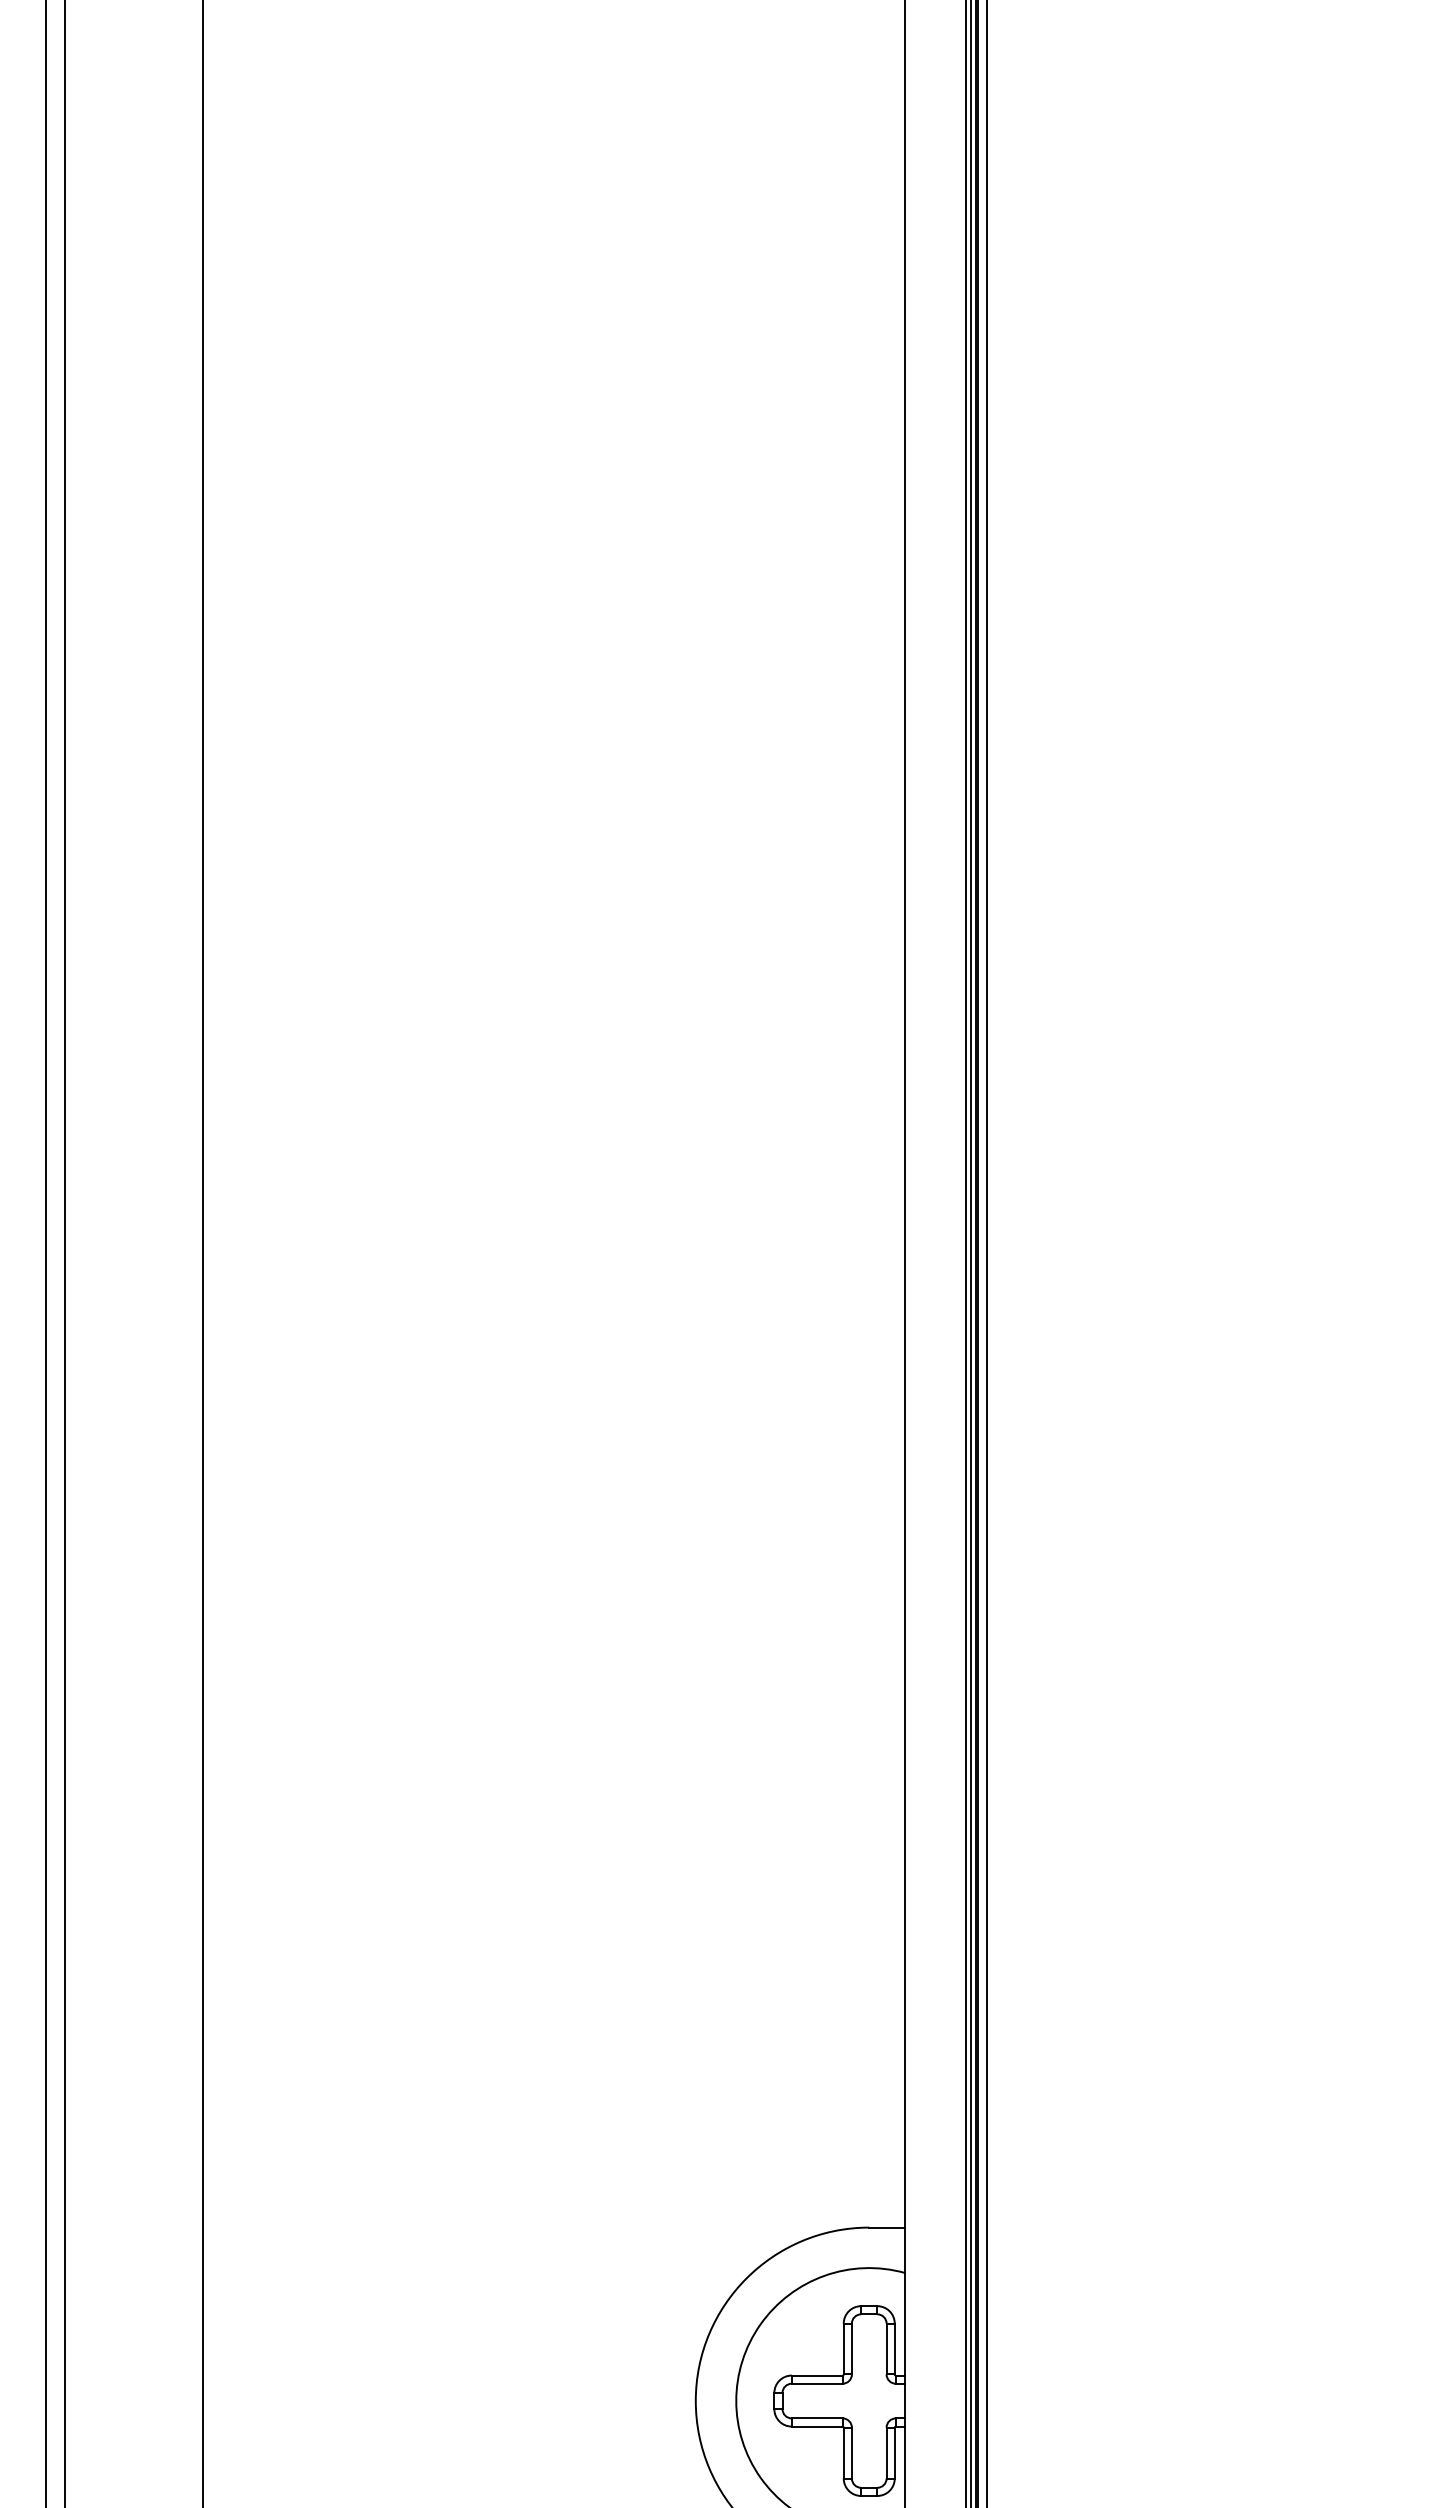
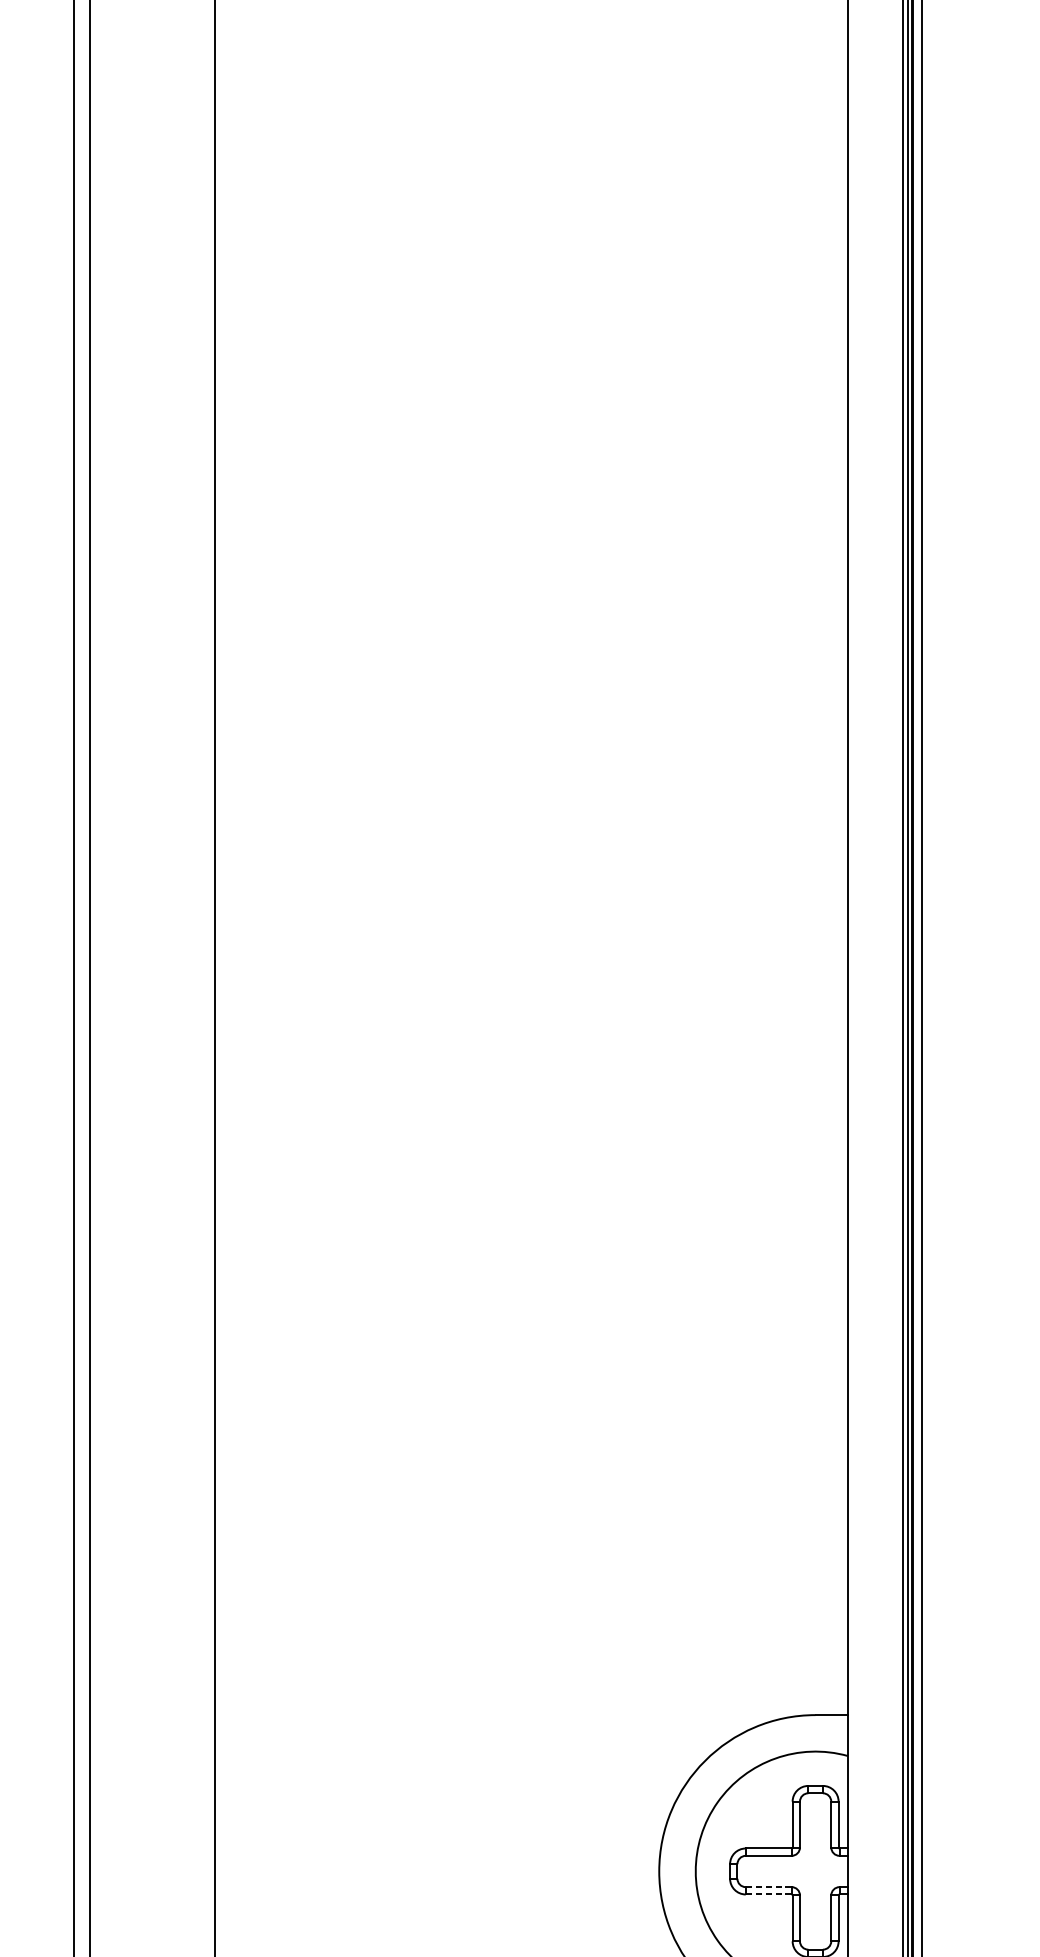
line: (817, 2418) -> (768, 1887), solid -> dashed
line: (817, 2426) -> (768, 1894), solid -> dashed

